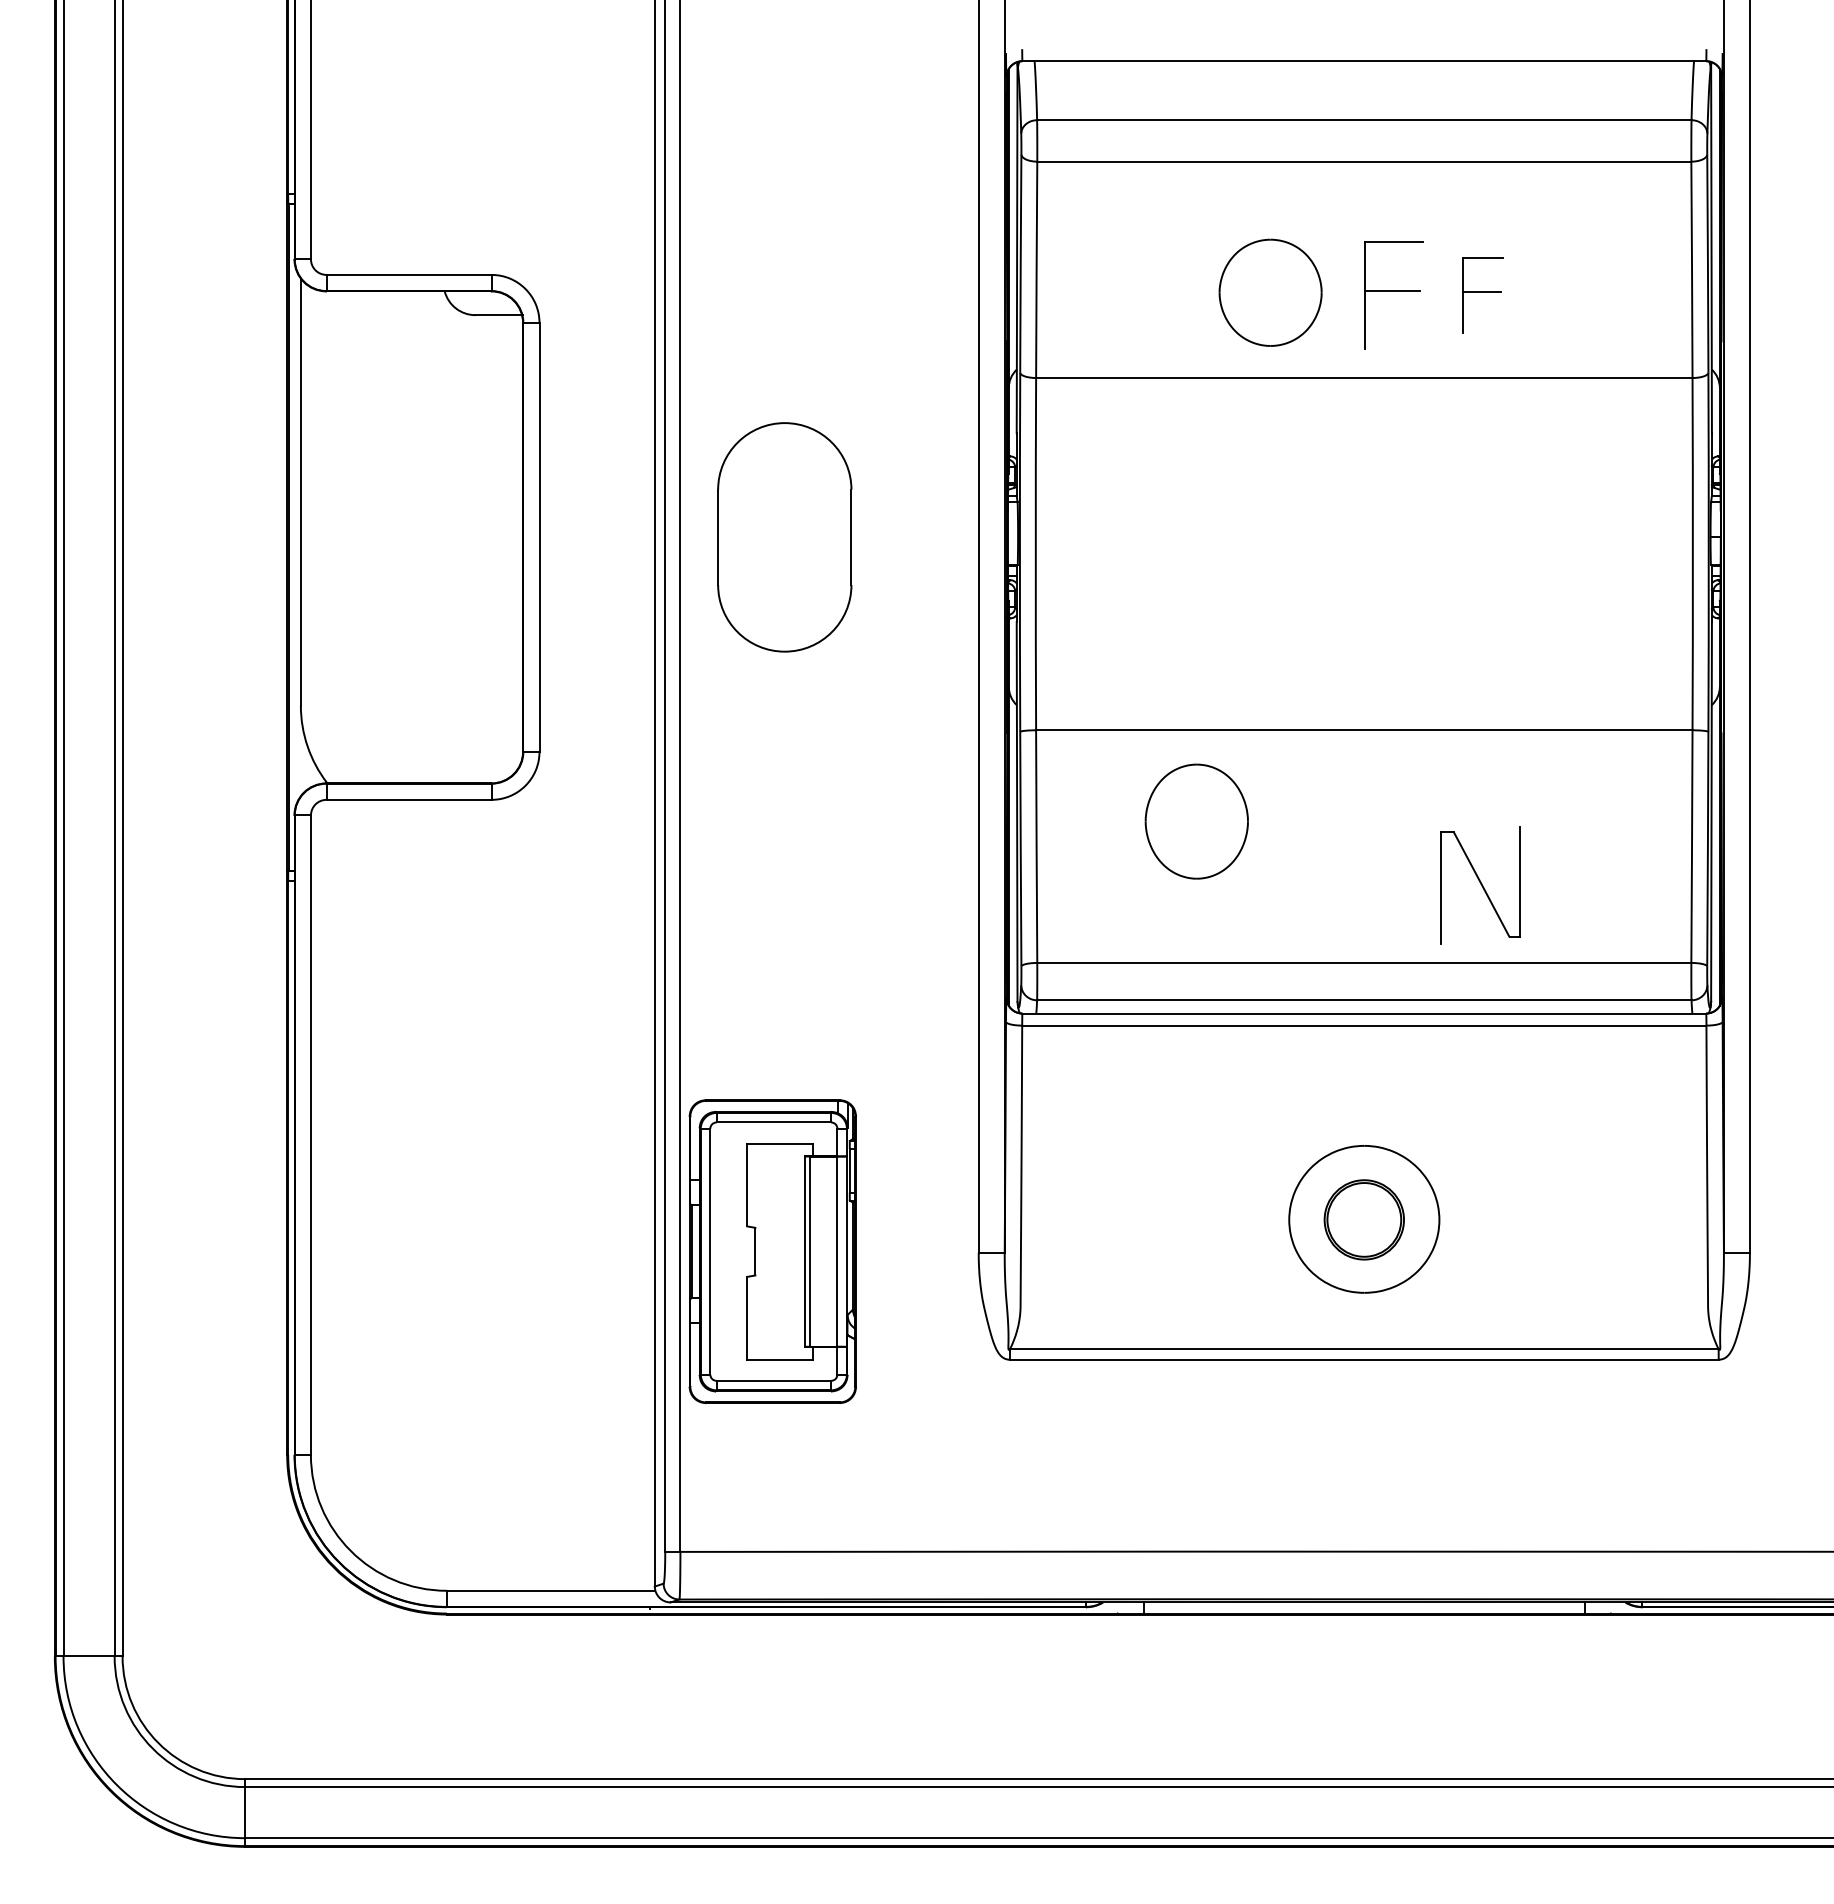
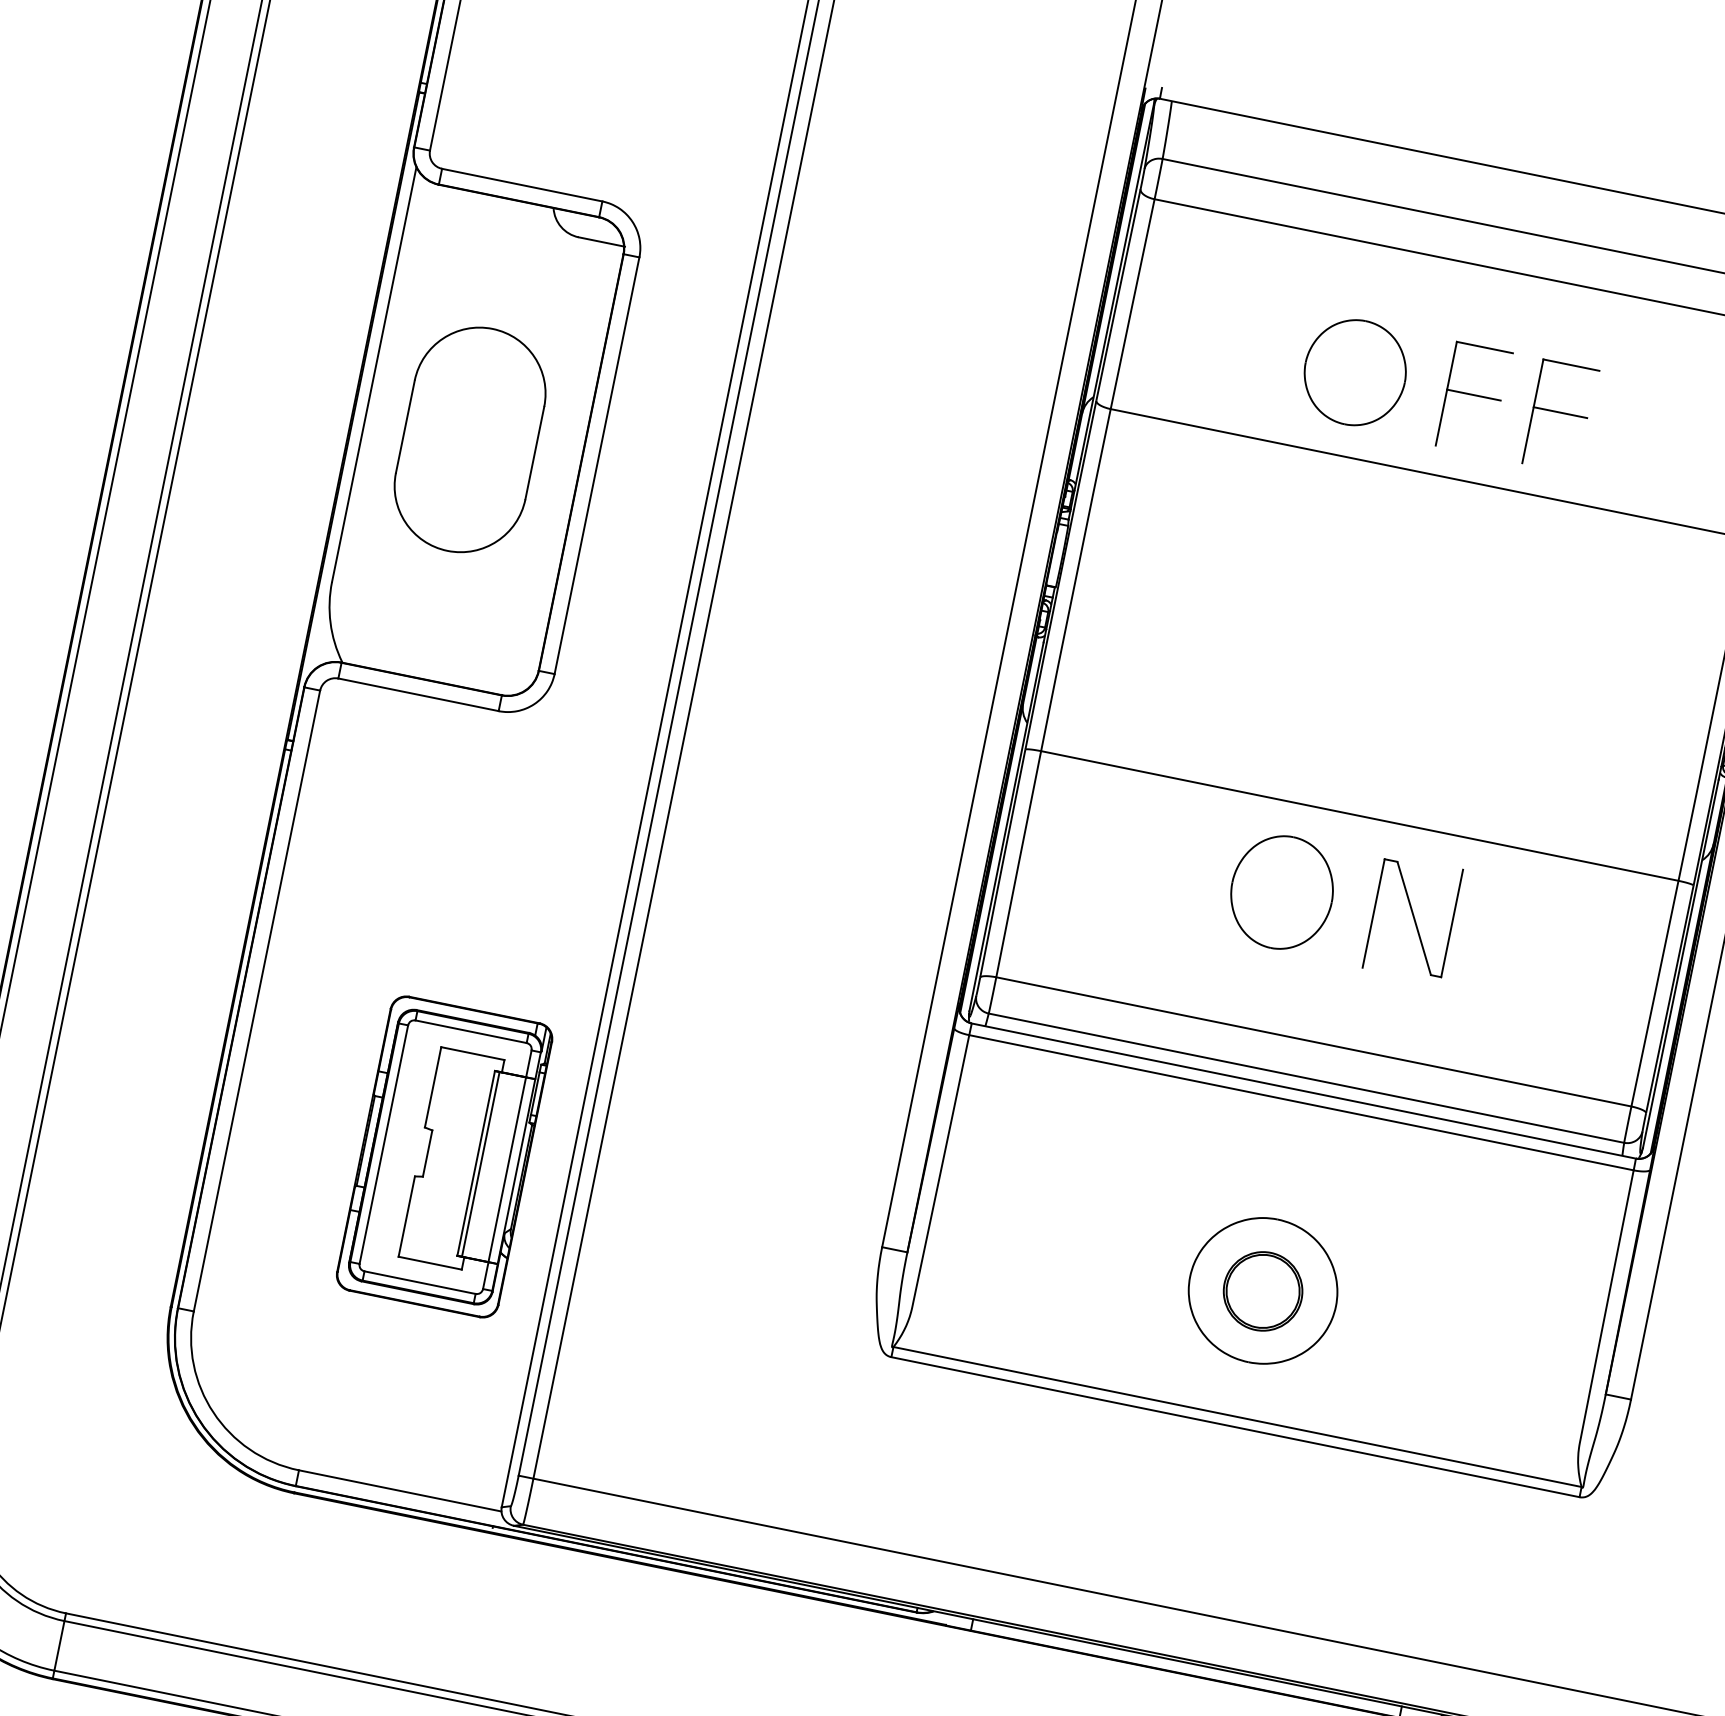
part: (1482, 295) -> (1560, 417), size x1.43
part: (784, 537) -> (469, 439), moved
part: (1196, 821) -> (1281, 892), moved
part: (1480, 885) -> (1412, 919), moved
part: (772, 1251) -> (444, 1156), moved

